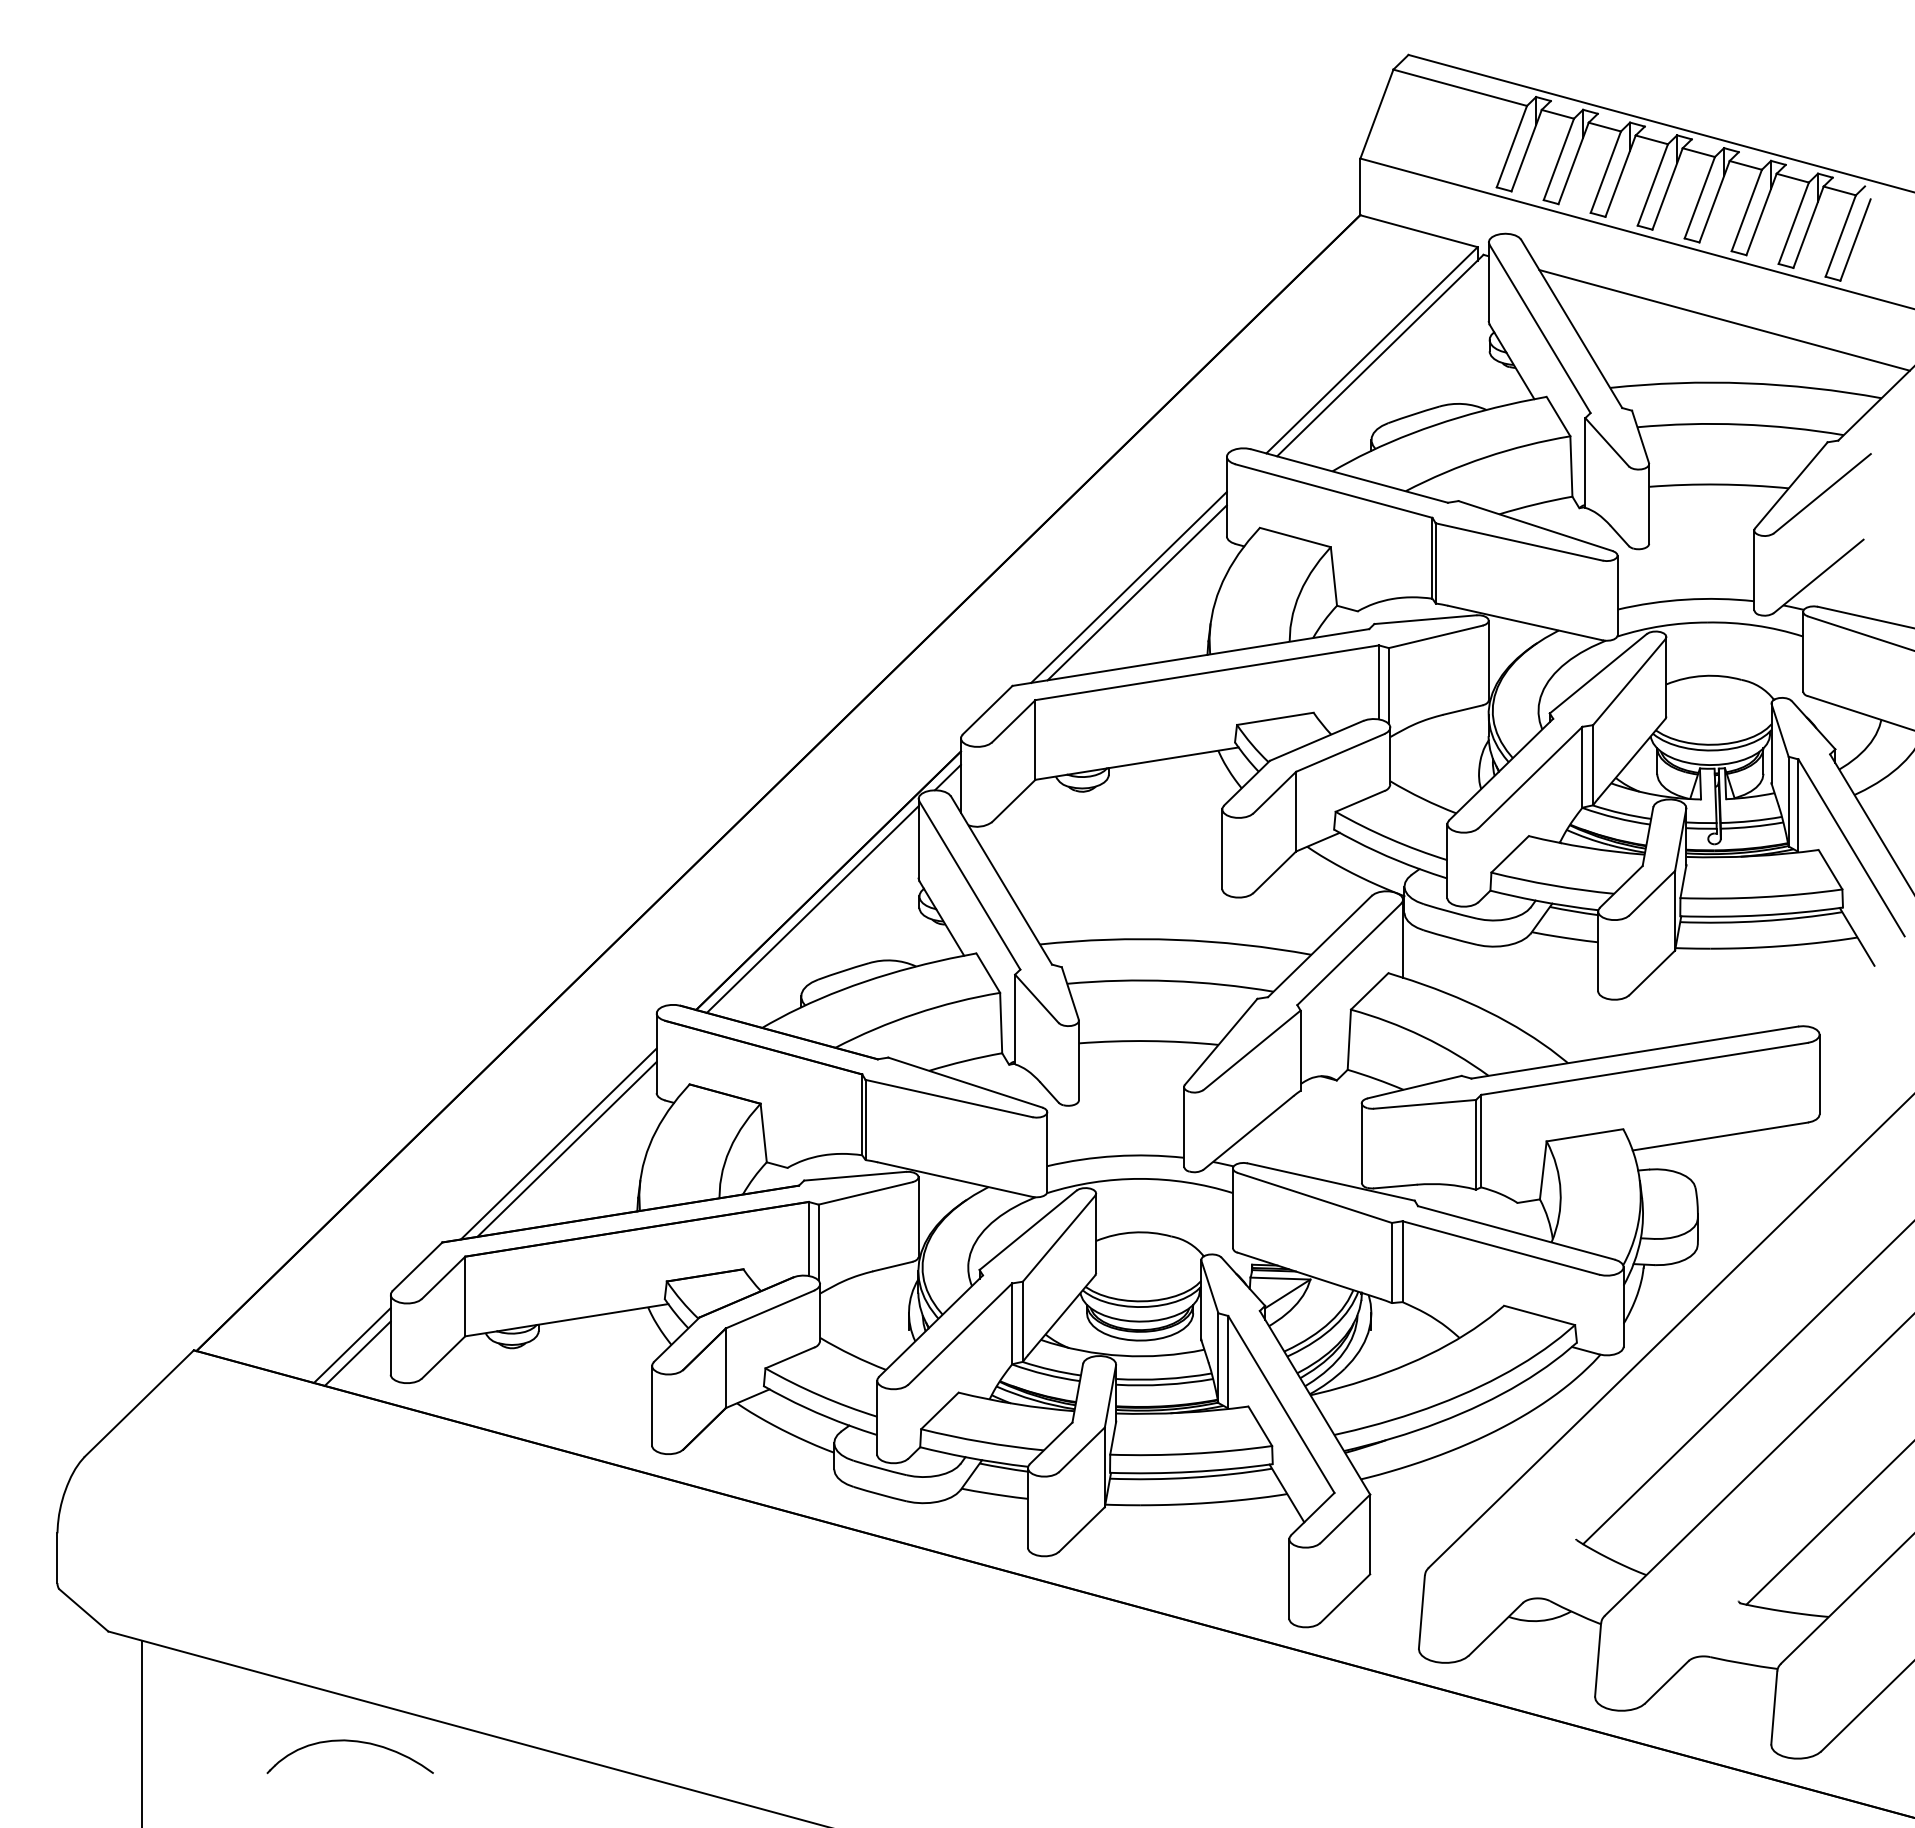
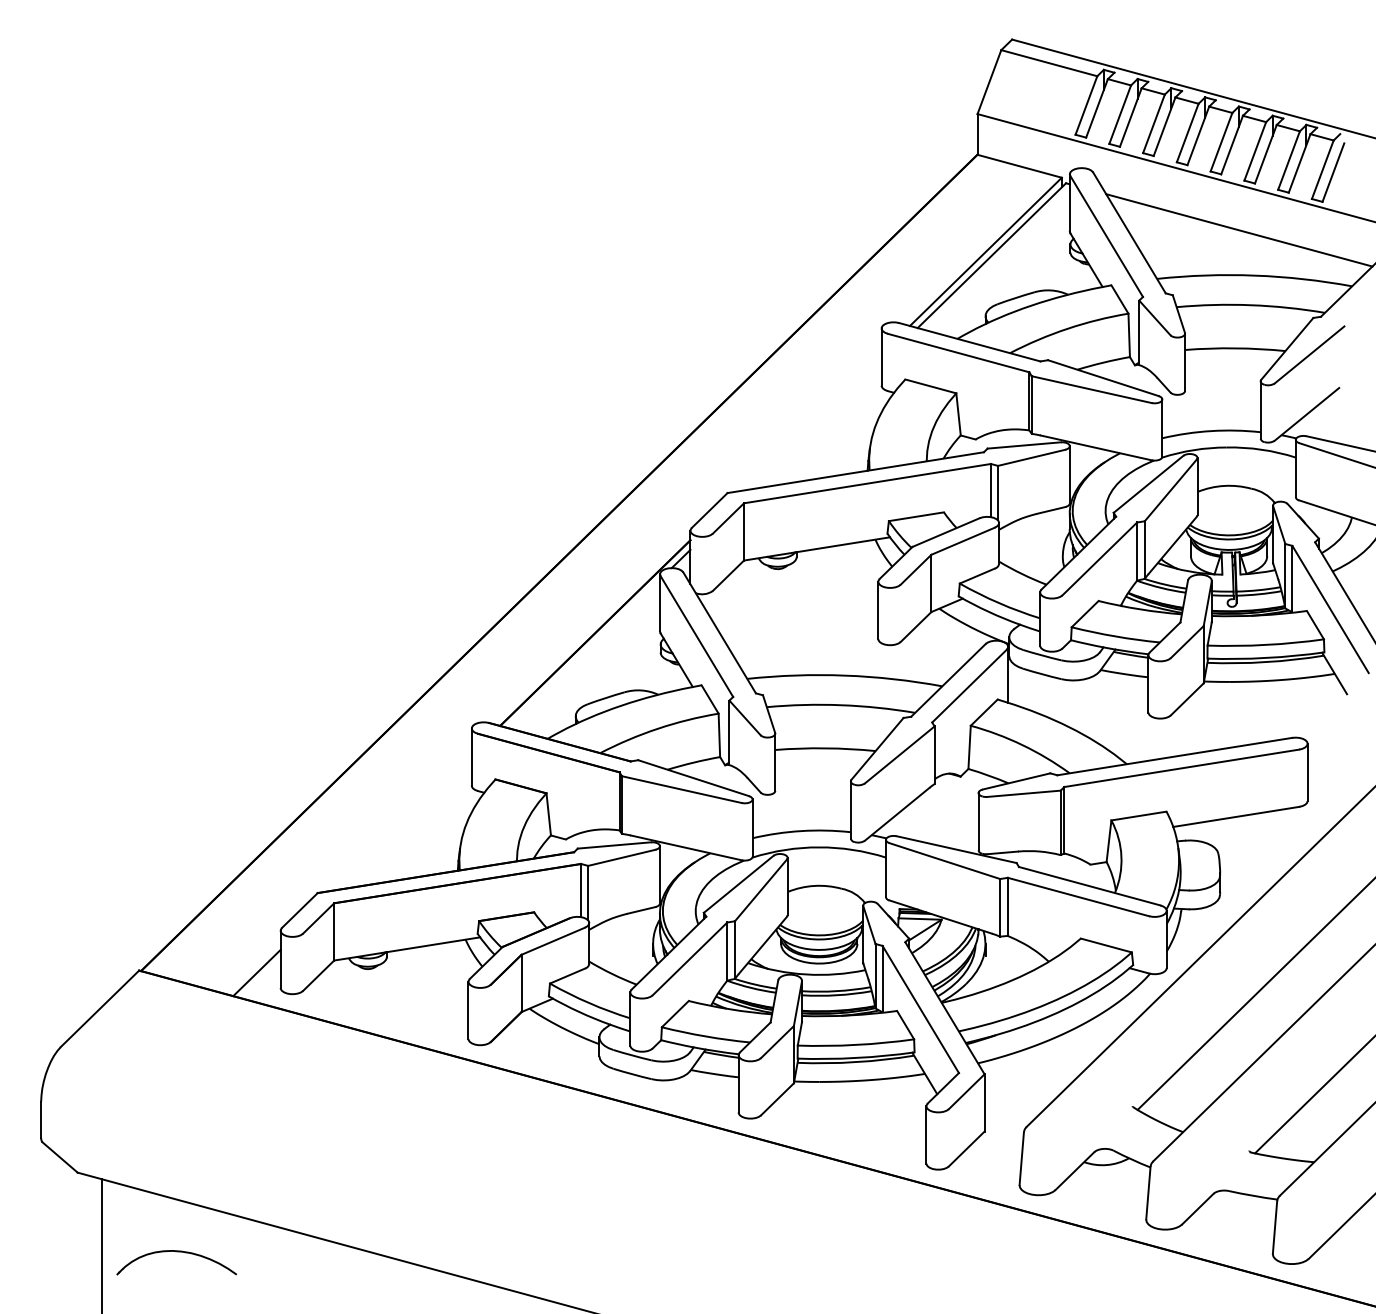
line: (1128, 587) -> (810, 422), removed
line: (1136, 592) -> (816, 425), removed
line: (812, 909) -> (583, 653), removed
line: (558, 1143) -> (401, 821), removed
line: (566, 1148) -> (406, 825), removed
line: (351, 1345) -> (252, 967), removed
part: (354, 1742) -> (179, 1252), moved

